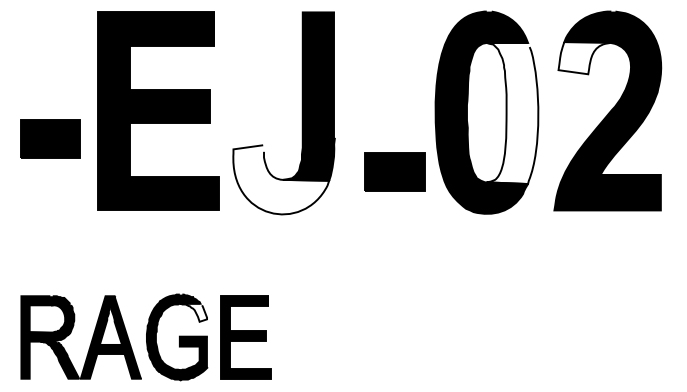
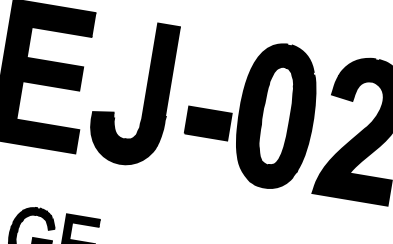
fill: (584, 58) -> (351, 89), added
fill: (512, 113) -> (294, 119), added
part: (394, 171) -> (208, 123), moved
fill: (281, 179) -> (123, 139), added
fill: (193, 312) -> (45, 222), added

